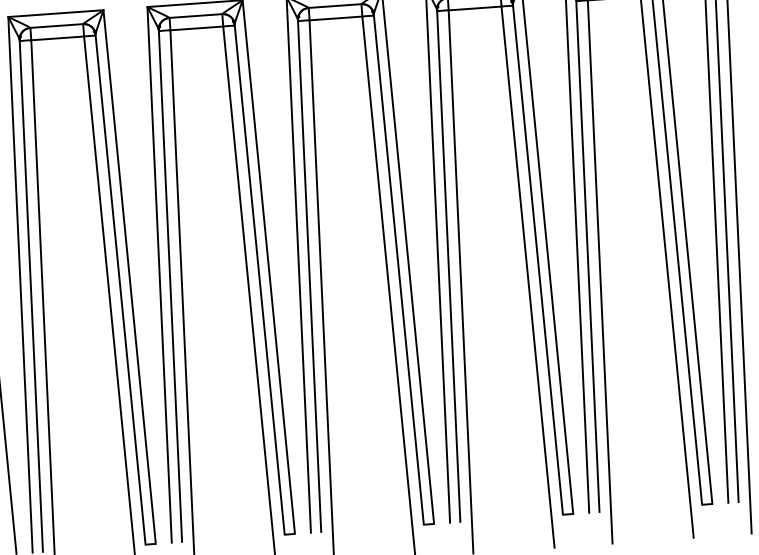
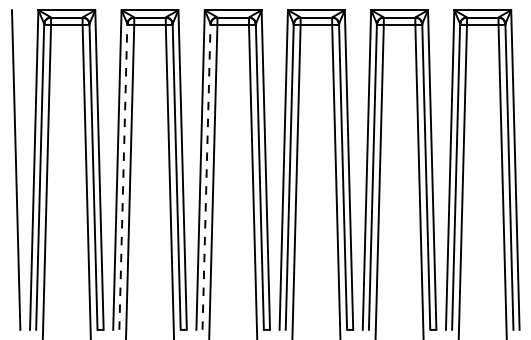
line: (309, 276) -> (206, 177), solid -> dashed
line: (170, 286) -> (123, 177), solid -> dashed

